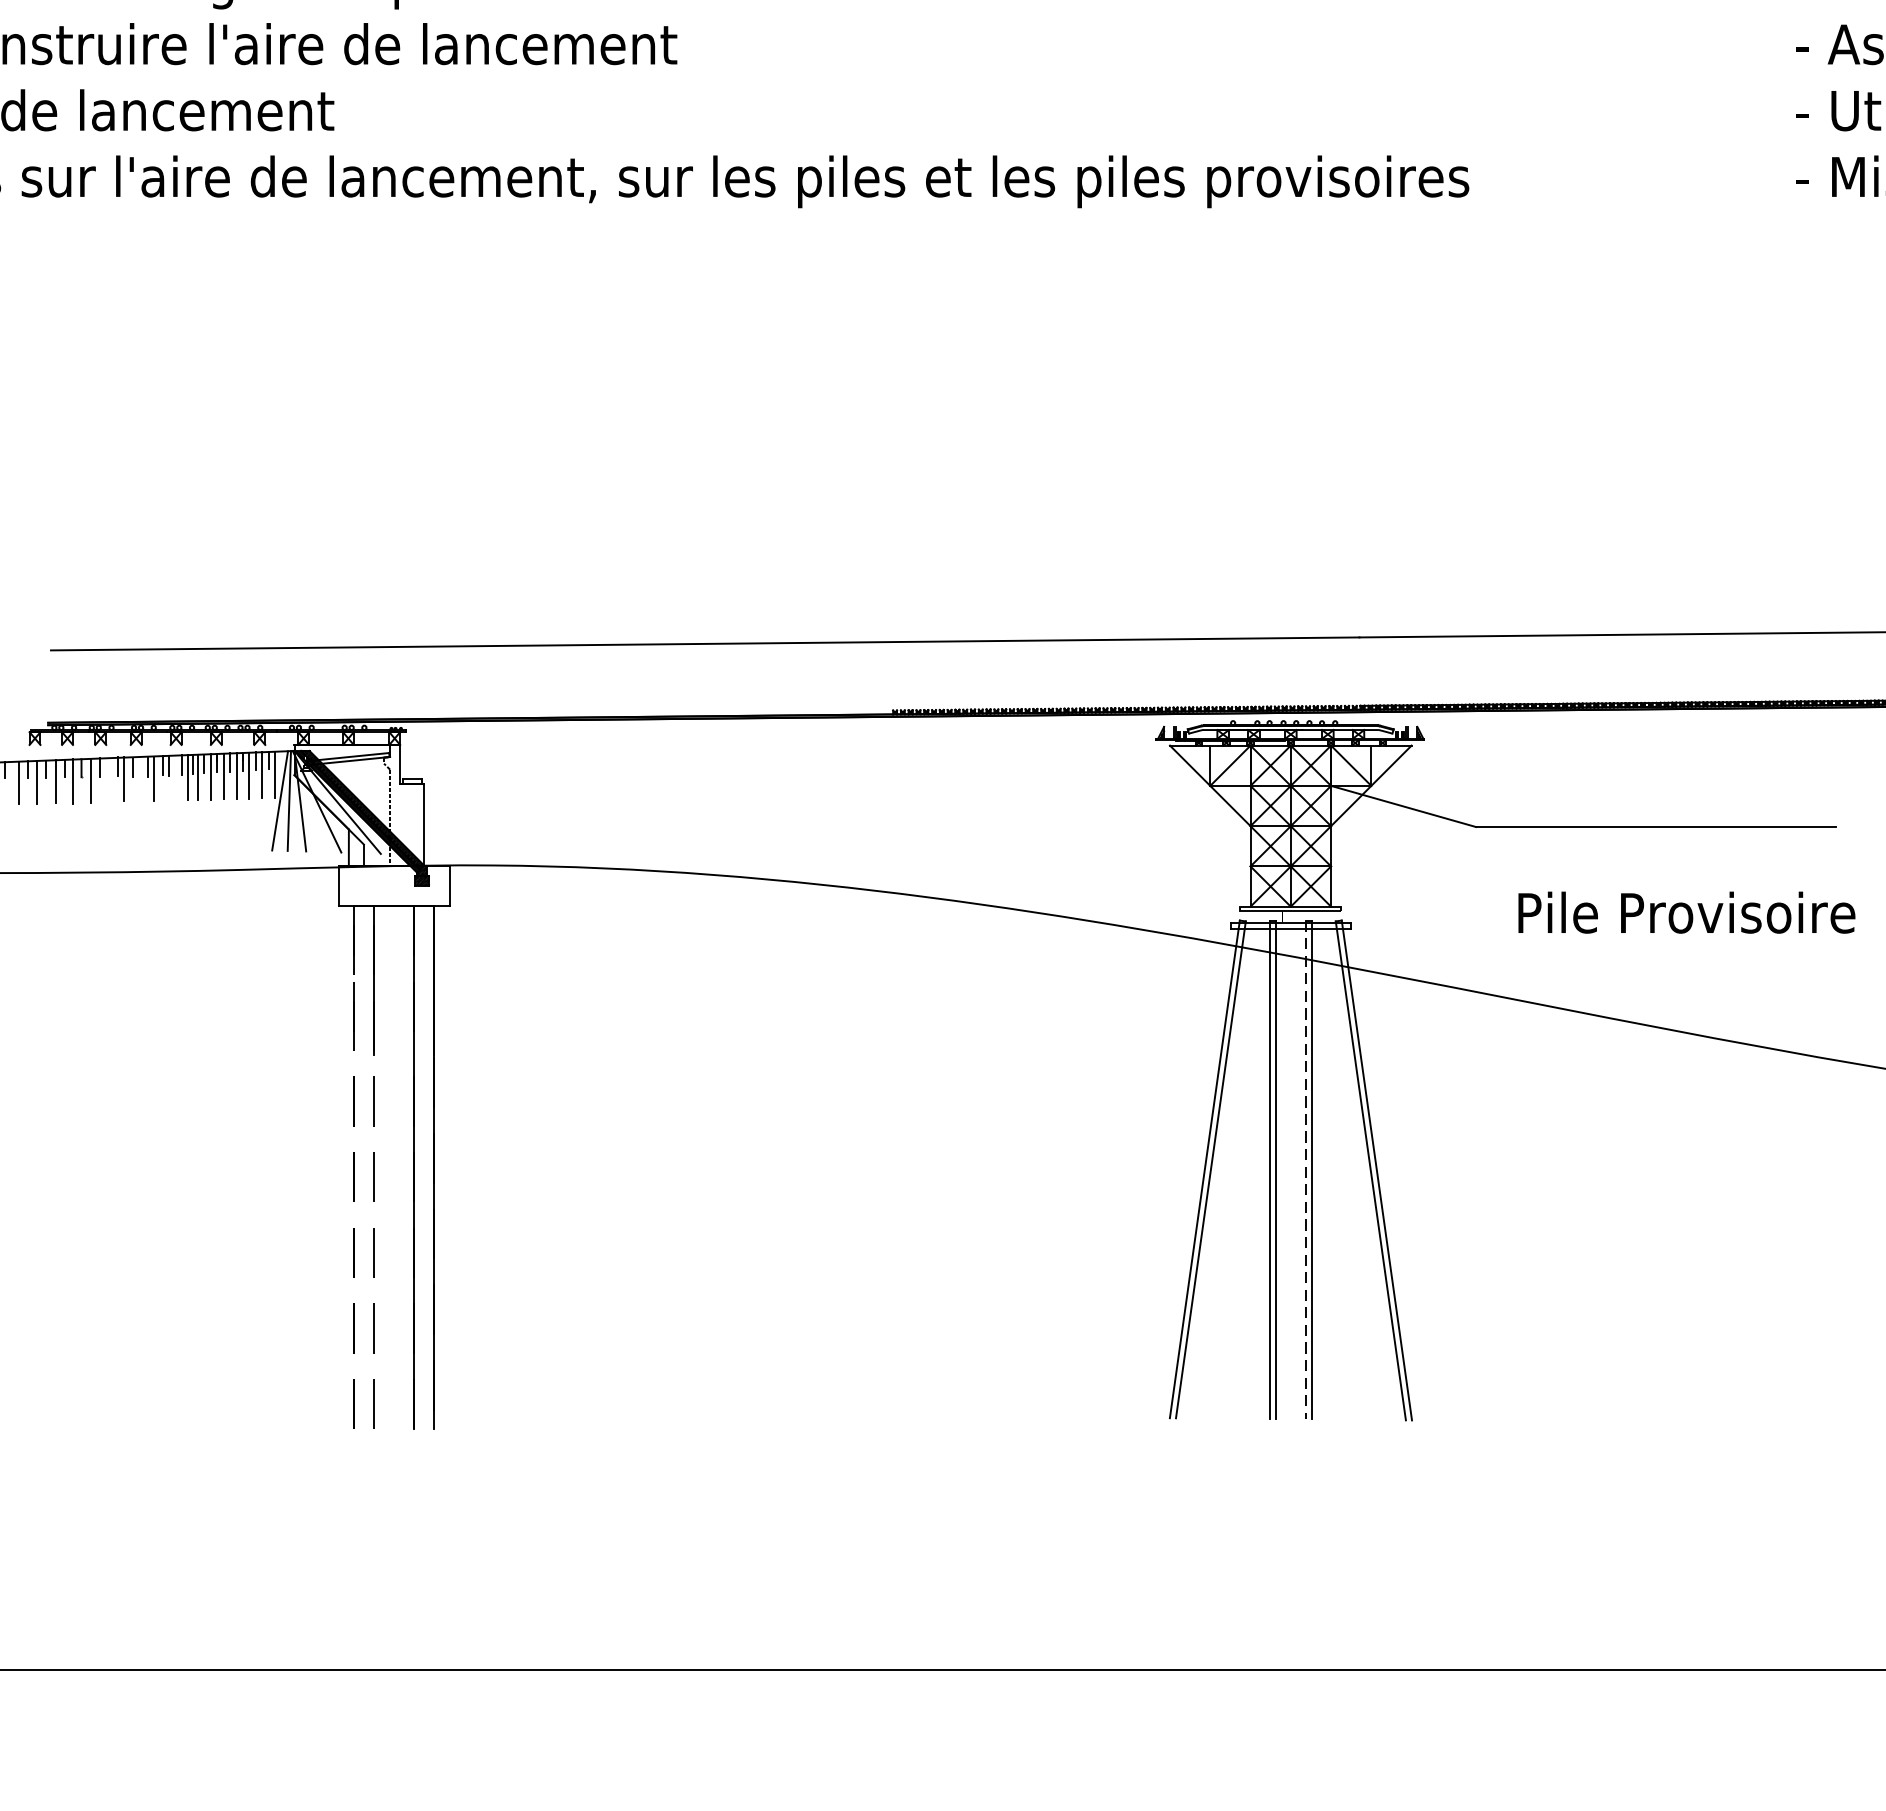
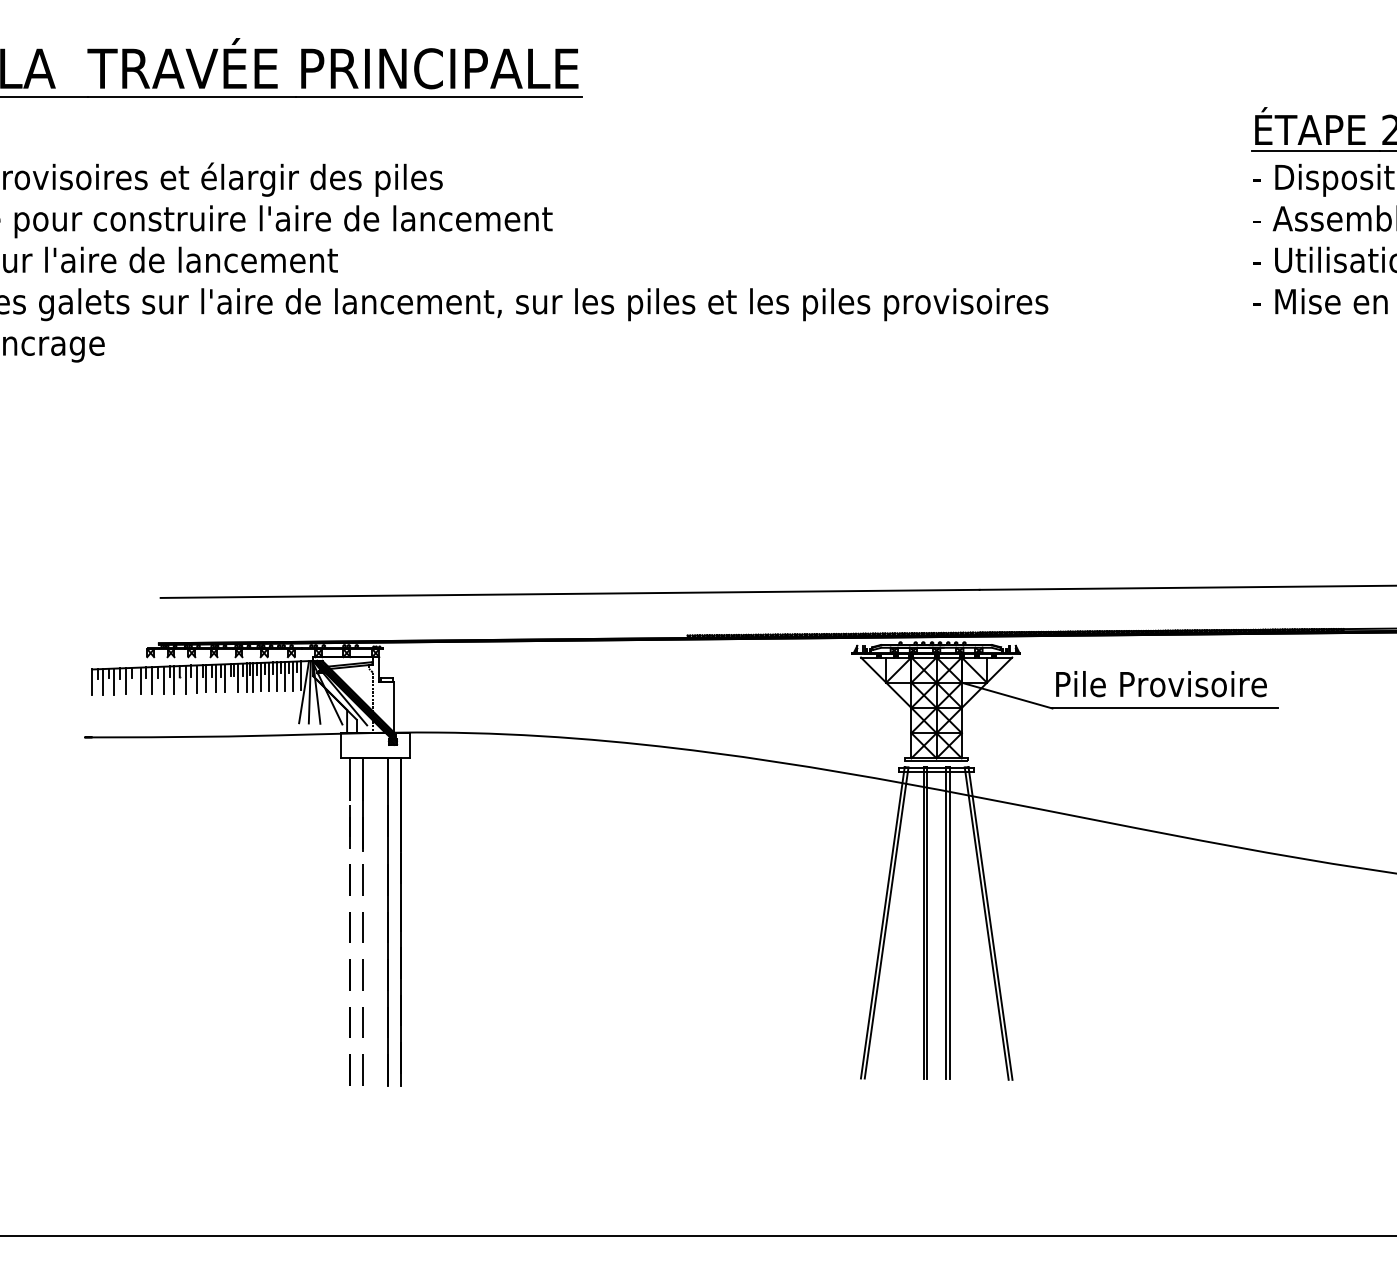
line: (175, 777) -> (238, 677), added
line: (138, 779) -> (215, 678), added
line: (109, 780) -> (197, 679), added
text: (1686, 913) -> (1161, 684), moved
line: (1304, 1170) -> (945, 923), dashed -> solid

